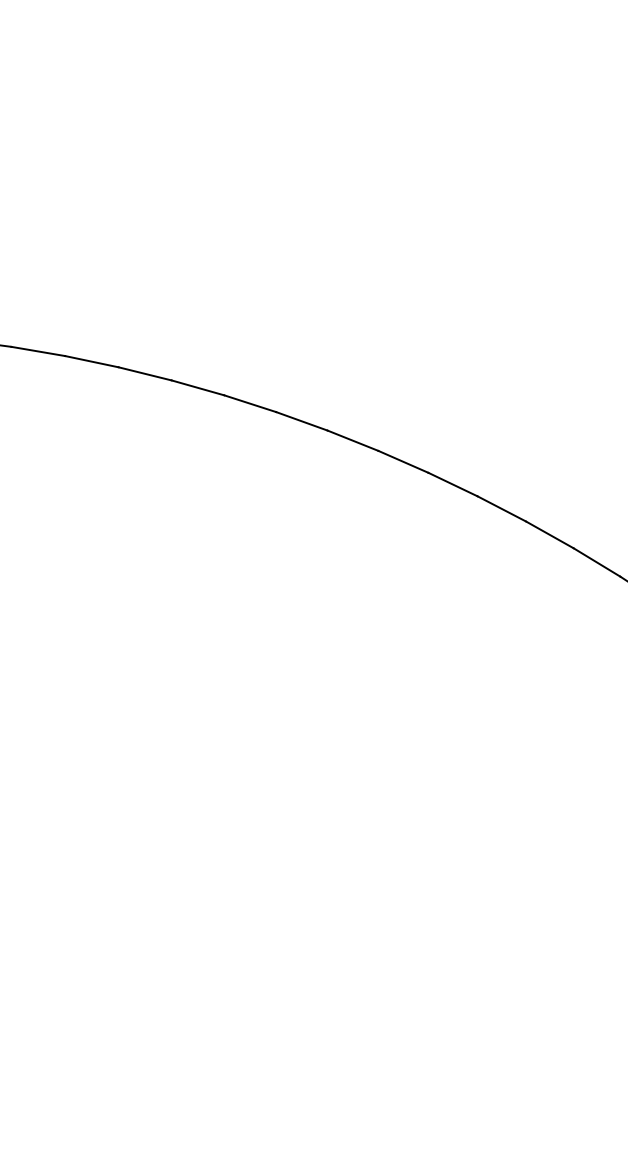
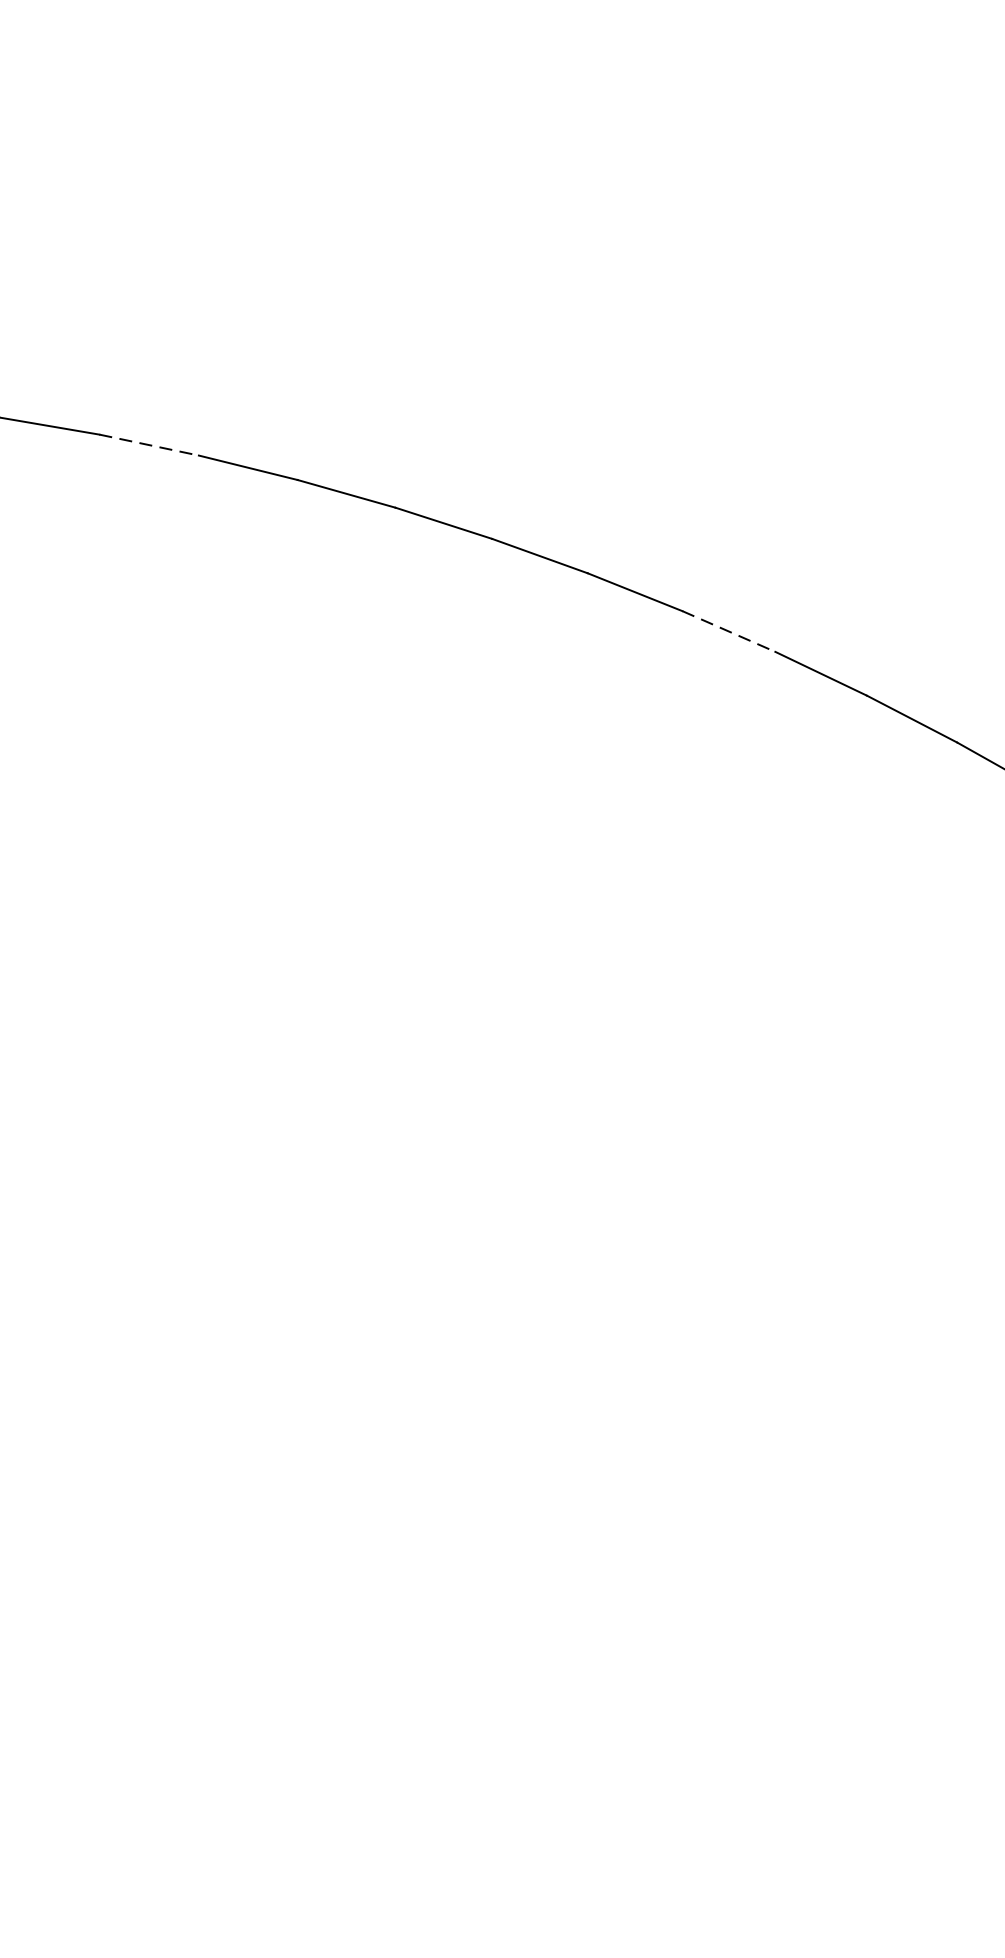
line: (92, 361) -> (150, 444), solid -> dashed
line: (403, 462) -> (729, 632), solid -> dashed

